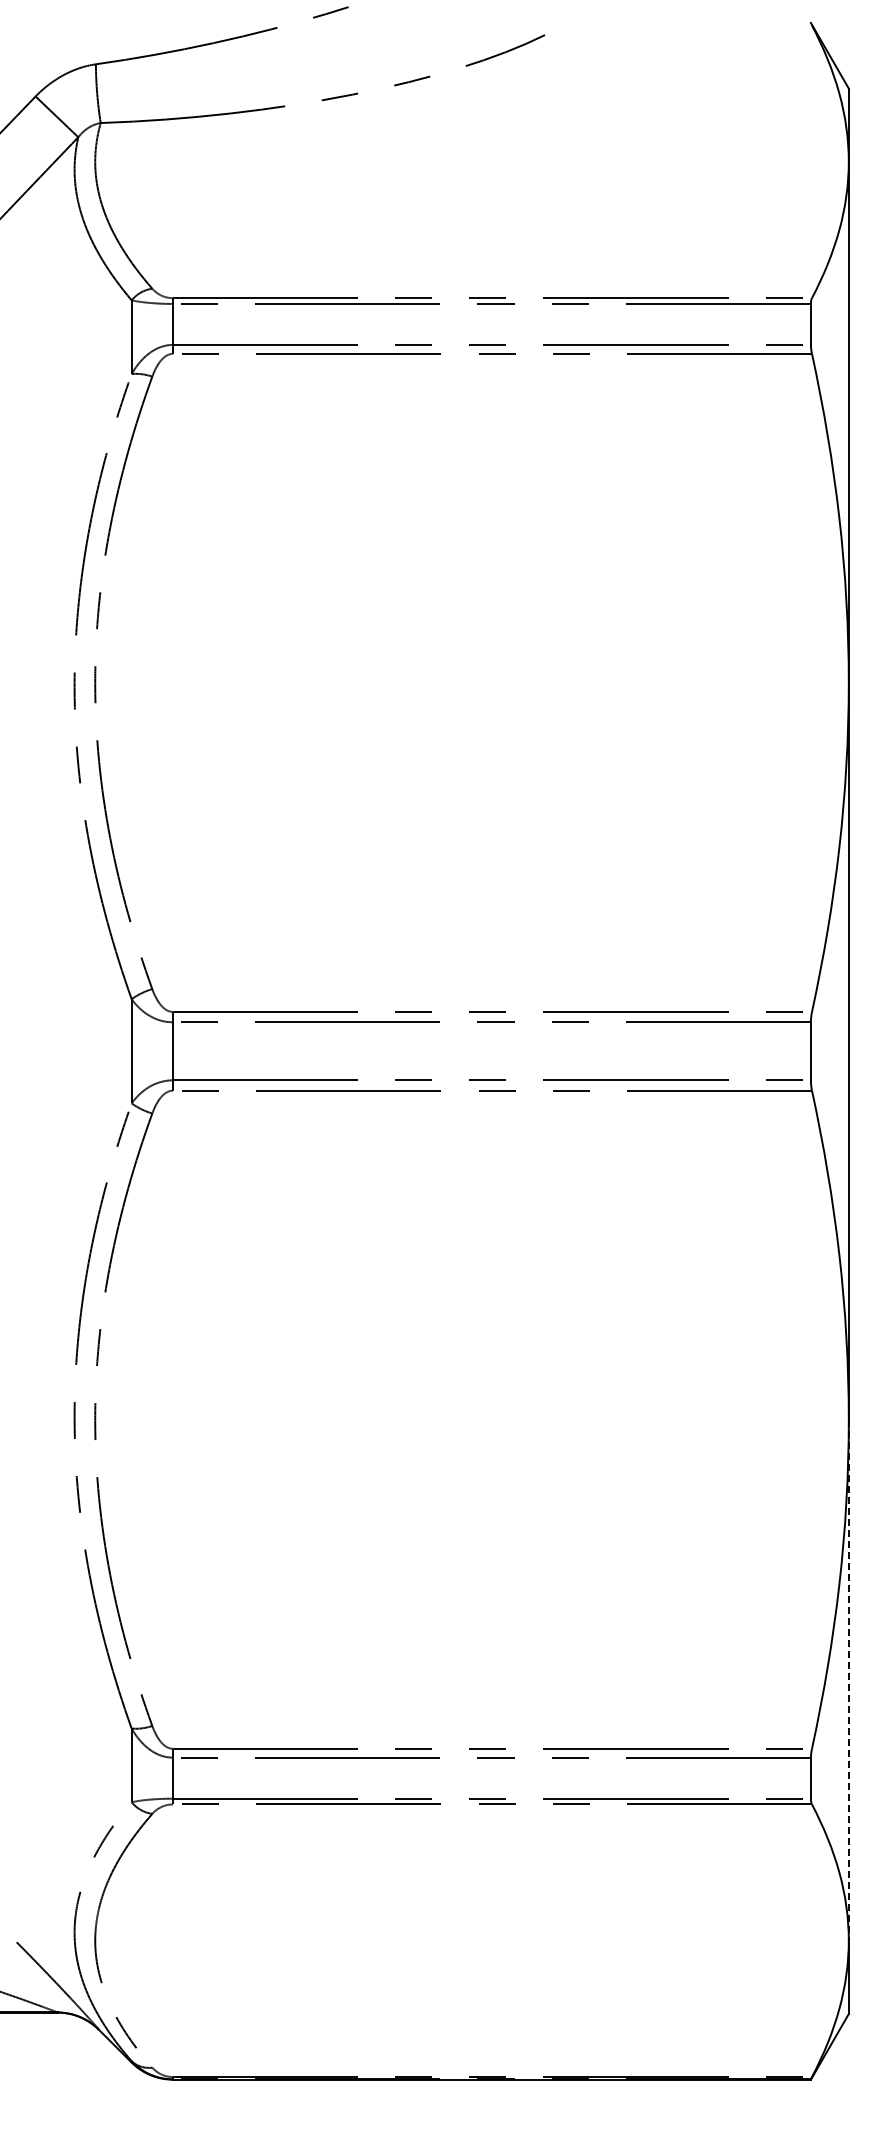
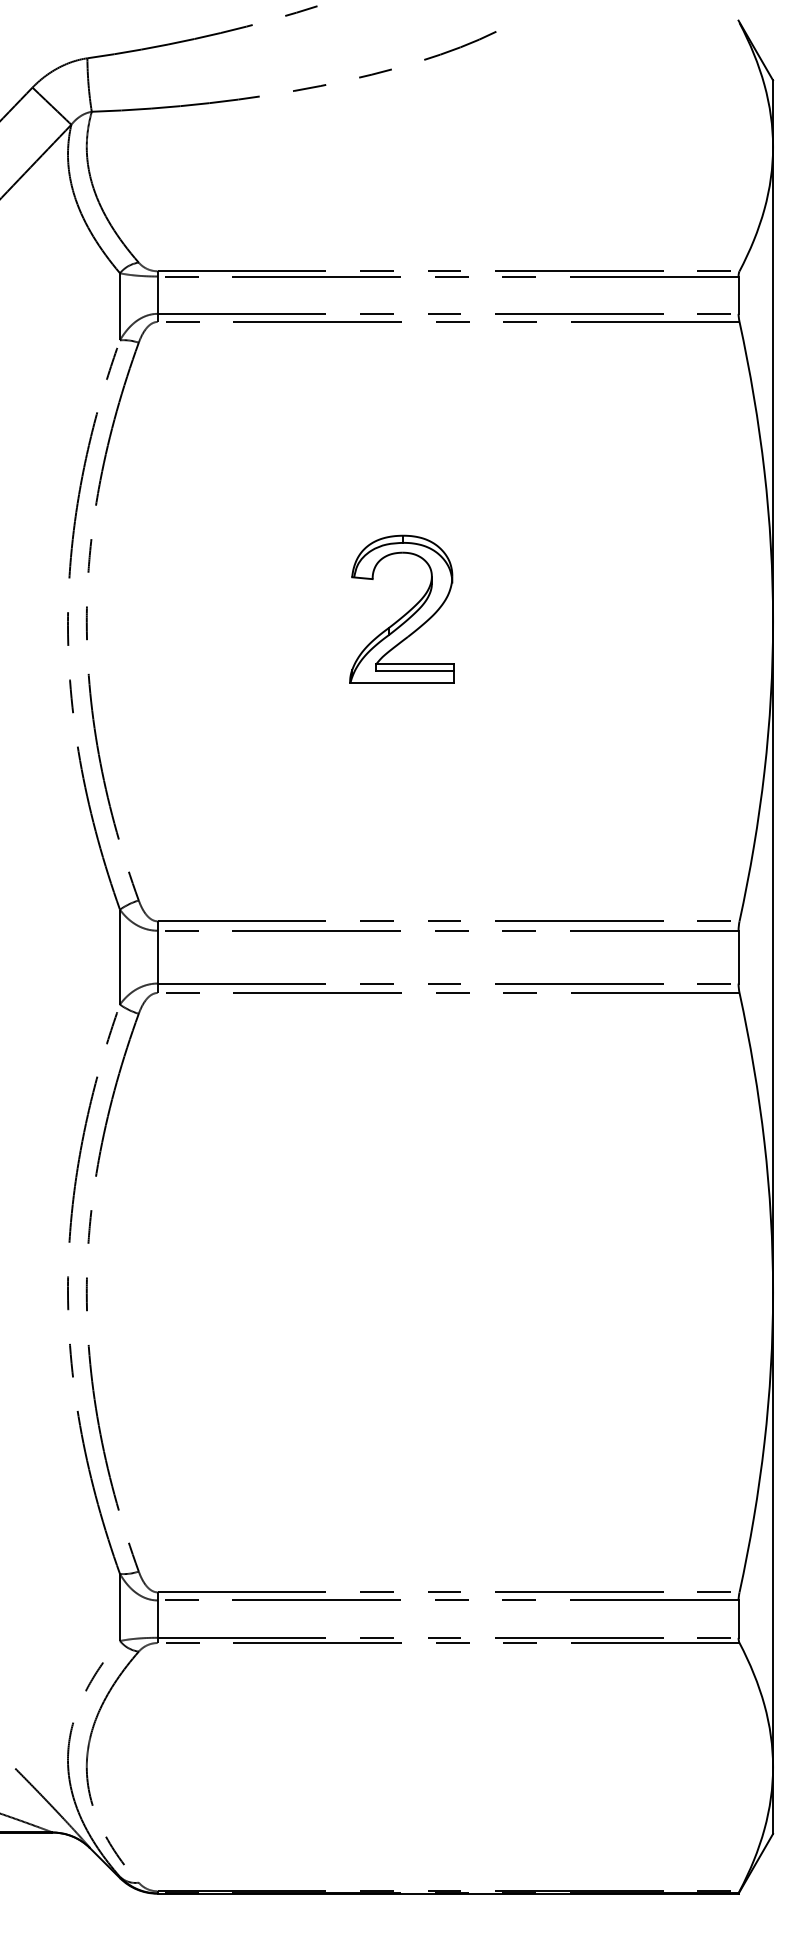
part: (446, 672) -> (406, 612), added
line: (848, 1680) -> (772, 1530), dashed -> solid

